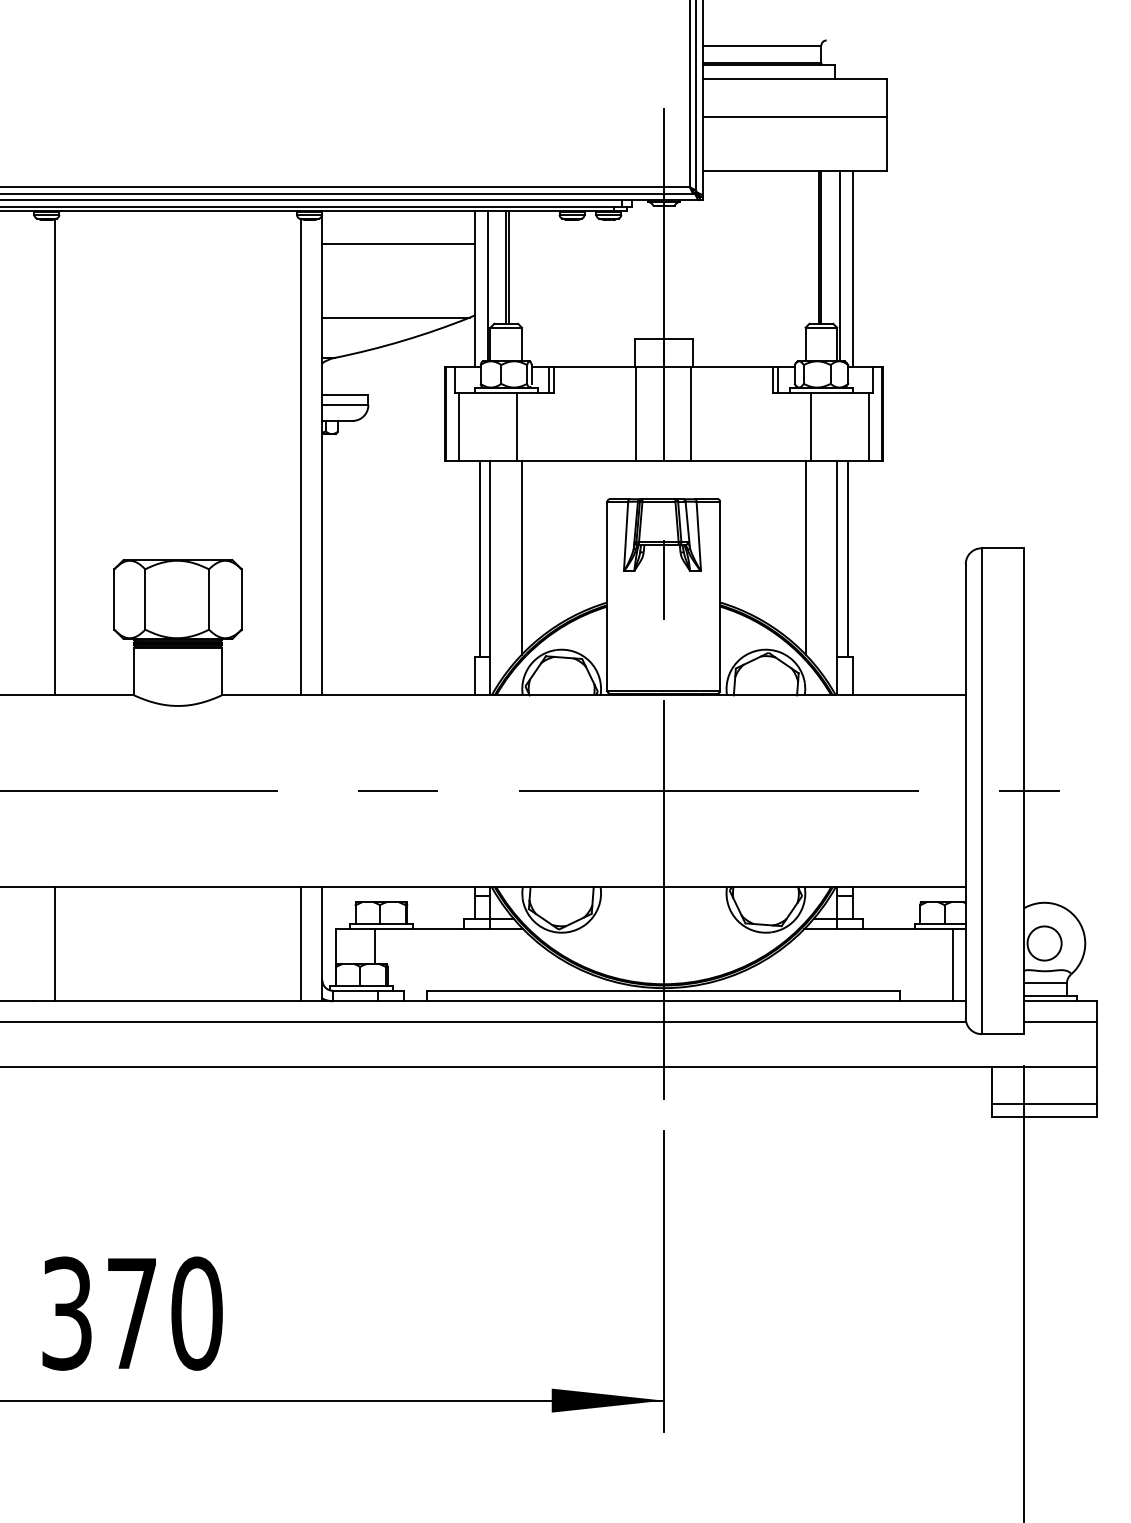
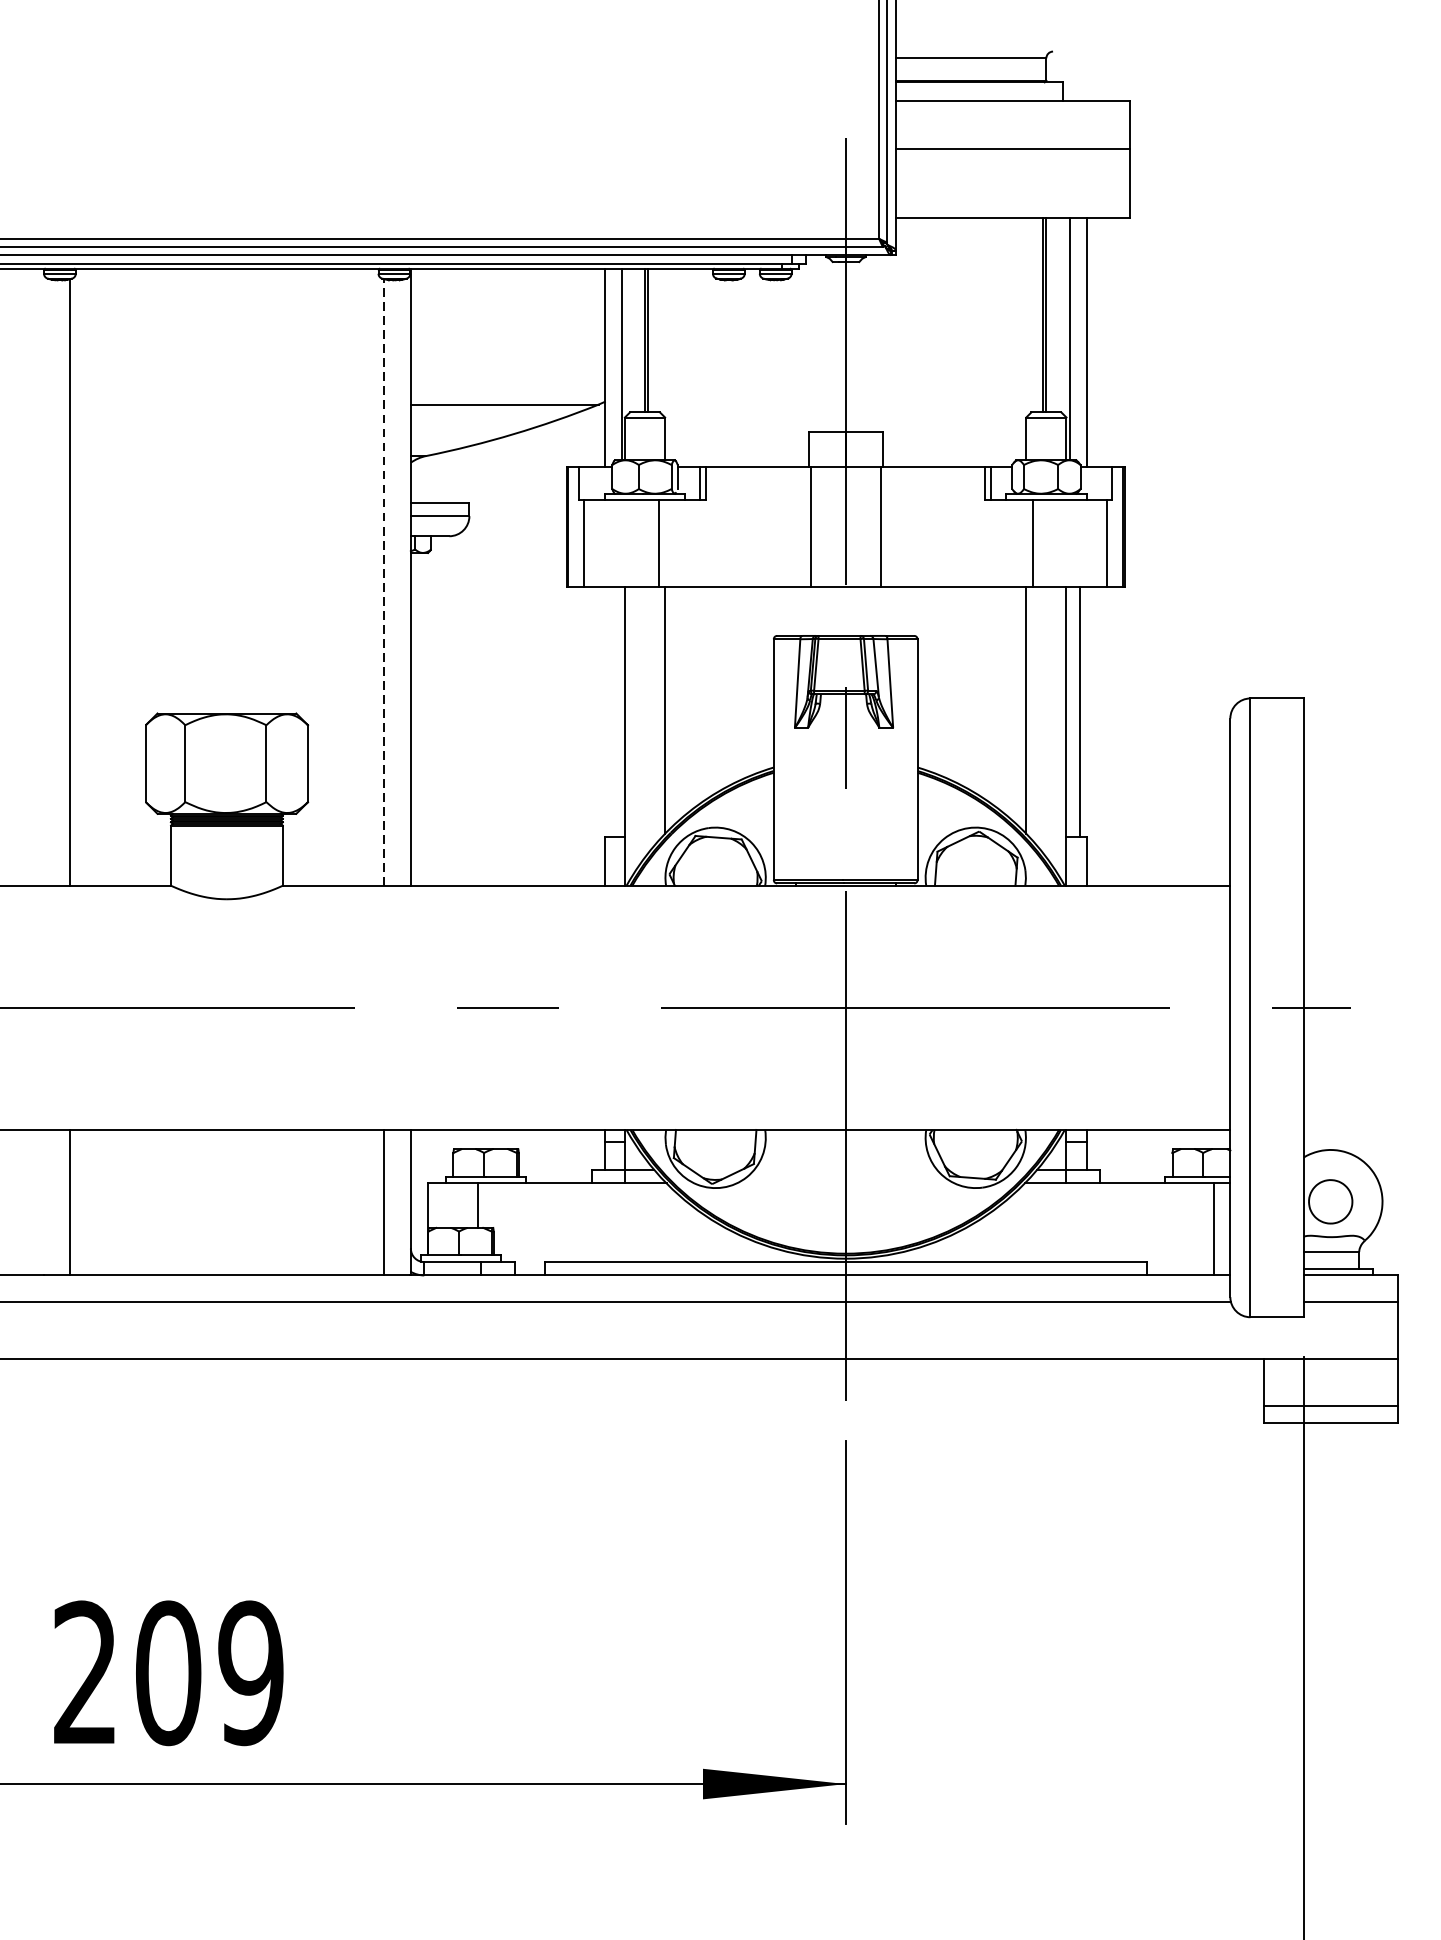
line: (398, 244) -> (507, 311), removed
line: (301, 456) -> (384, 581), solid -> dashed
line: (479, 559) -> (610, 712), removed
text: (132, 1313) -> (168, 1673), 370 -> 209

